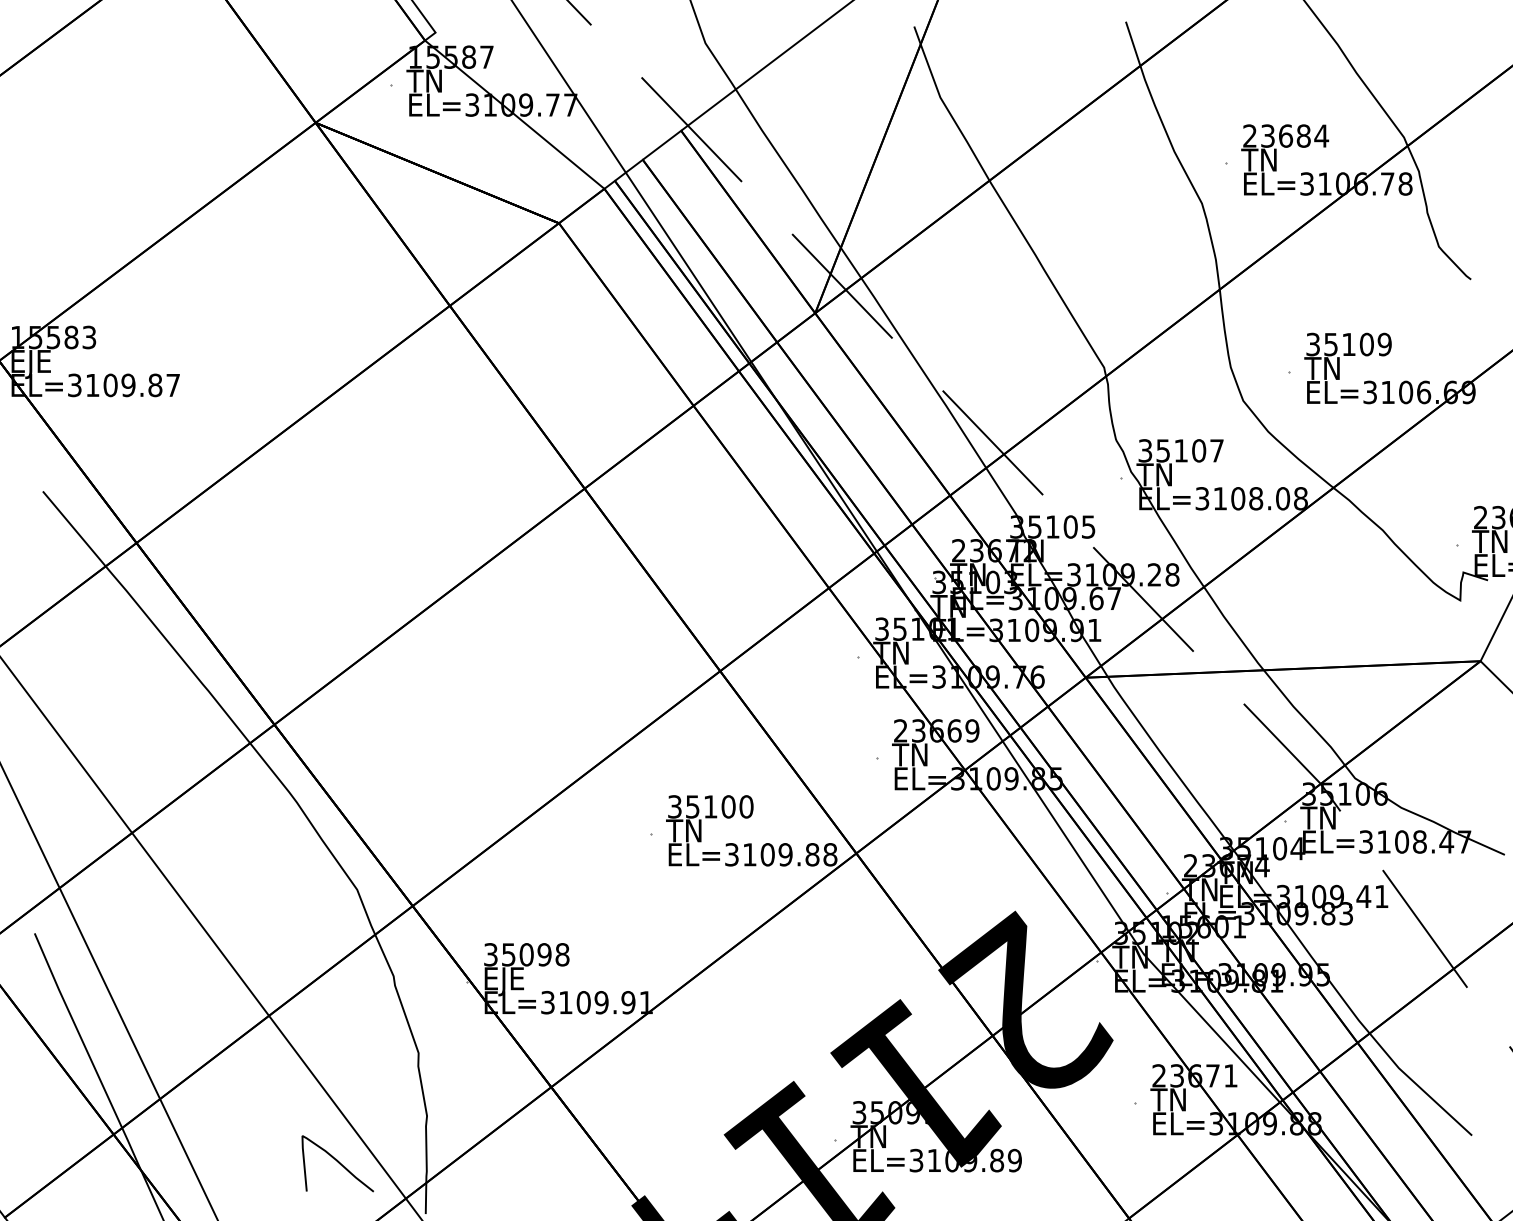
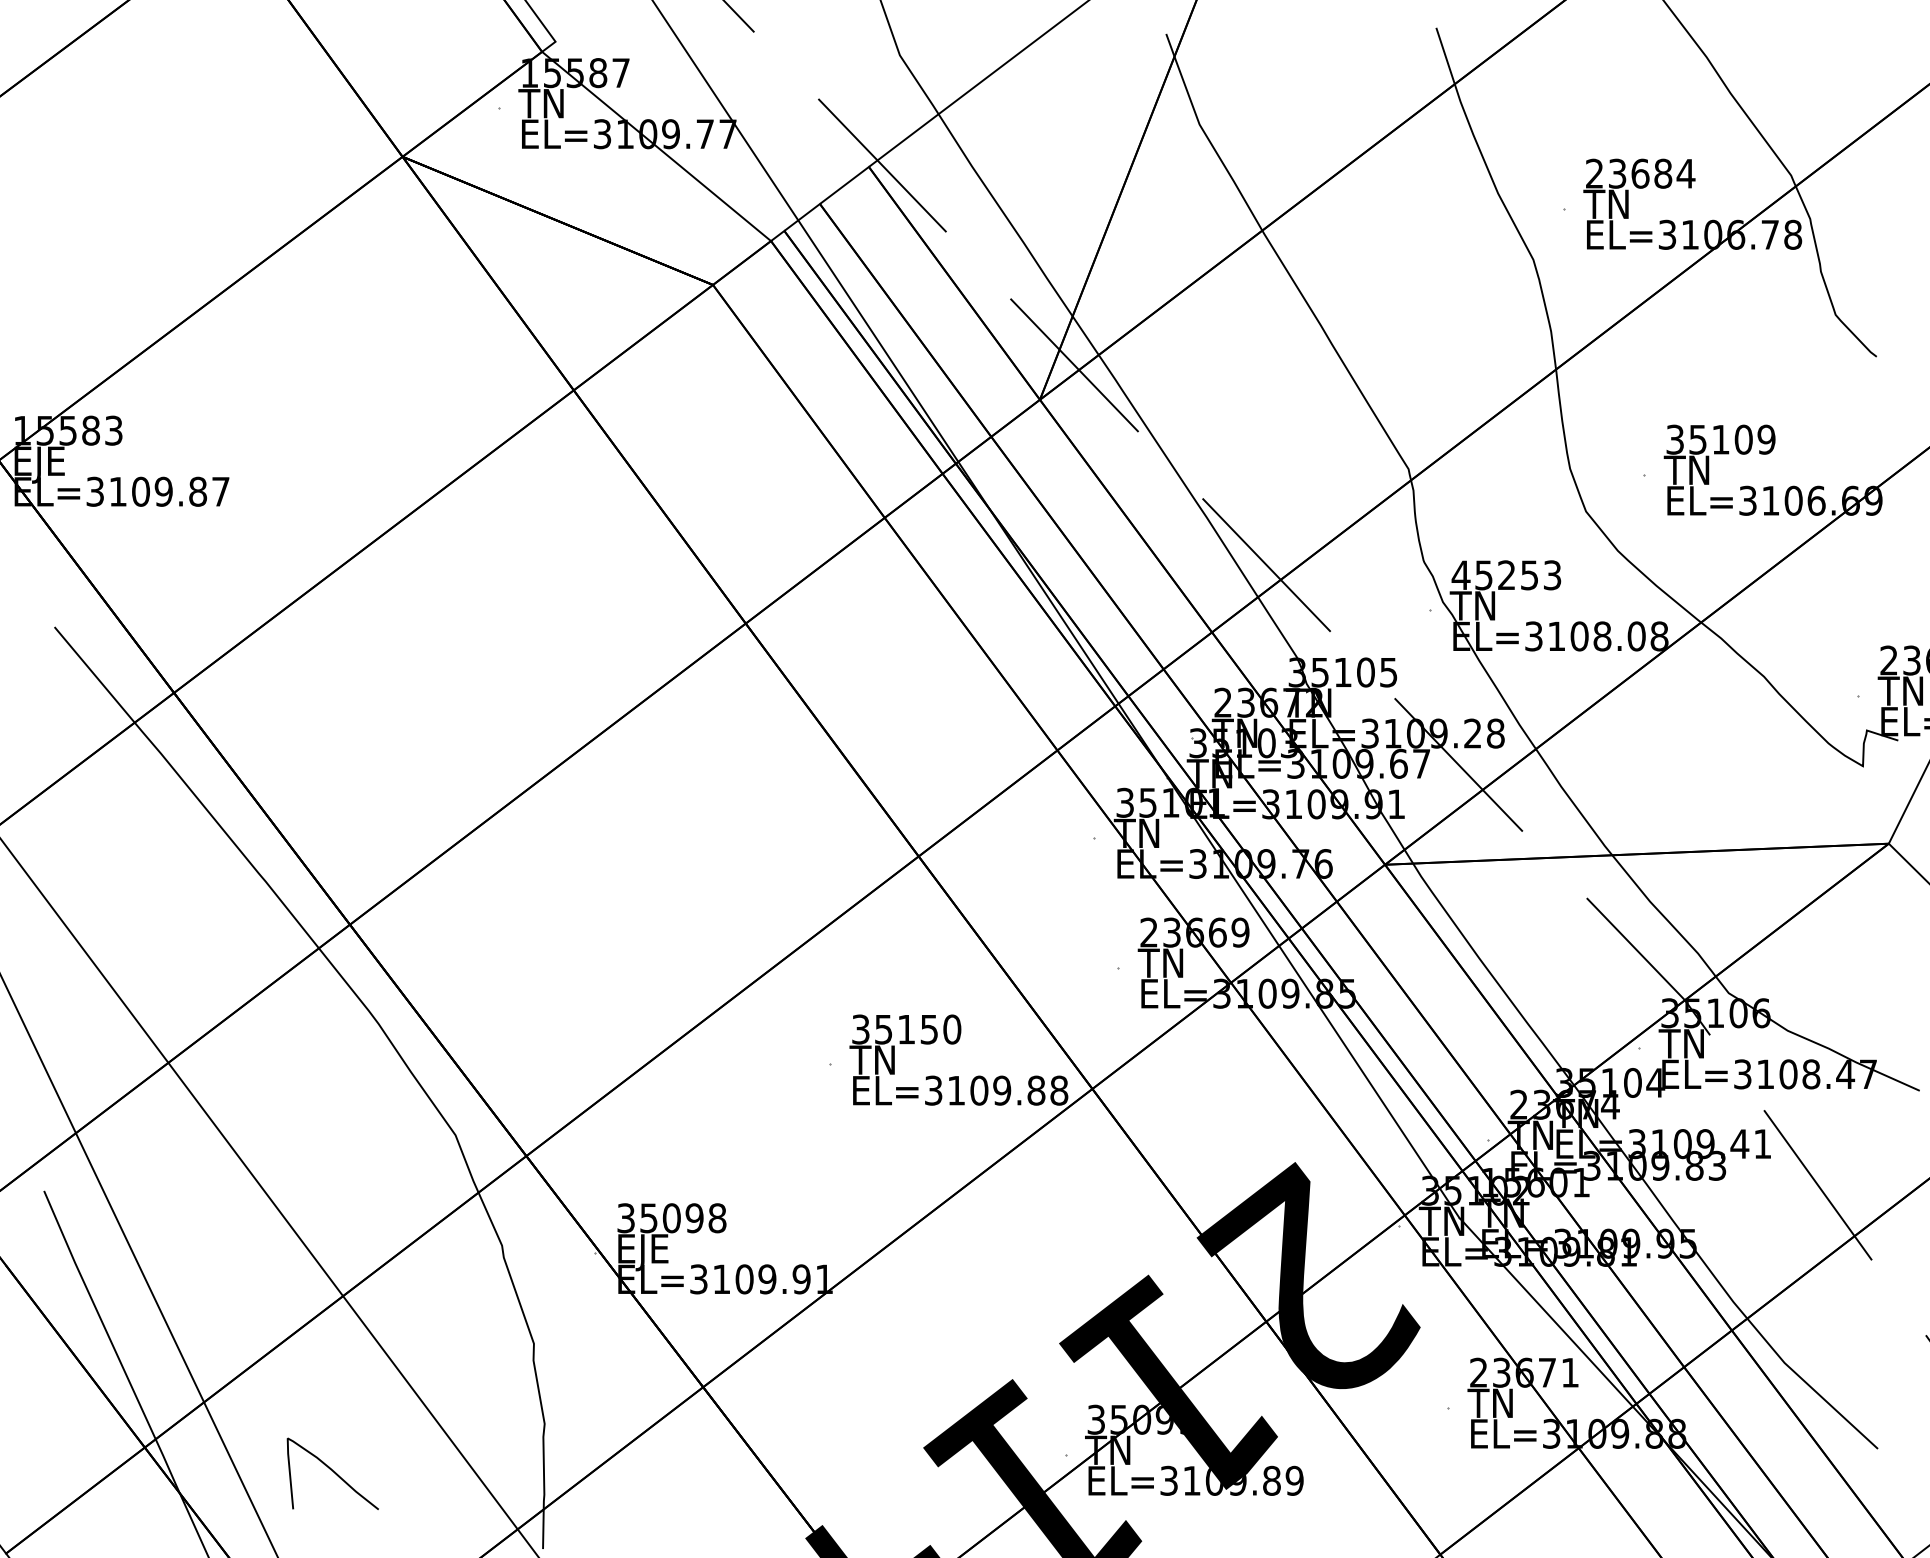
text: (1180, 450) -> (1506, 575), 35107 -> 45253
text: (728, 806) -> (929, 1029), 35100 -> 35150
curve: (338, 1162) -> (333, 1472), moved

